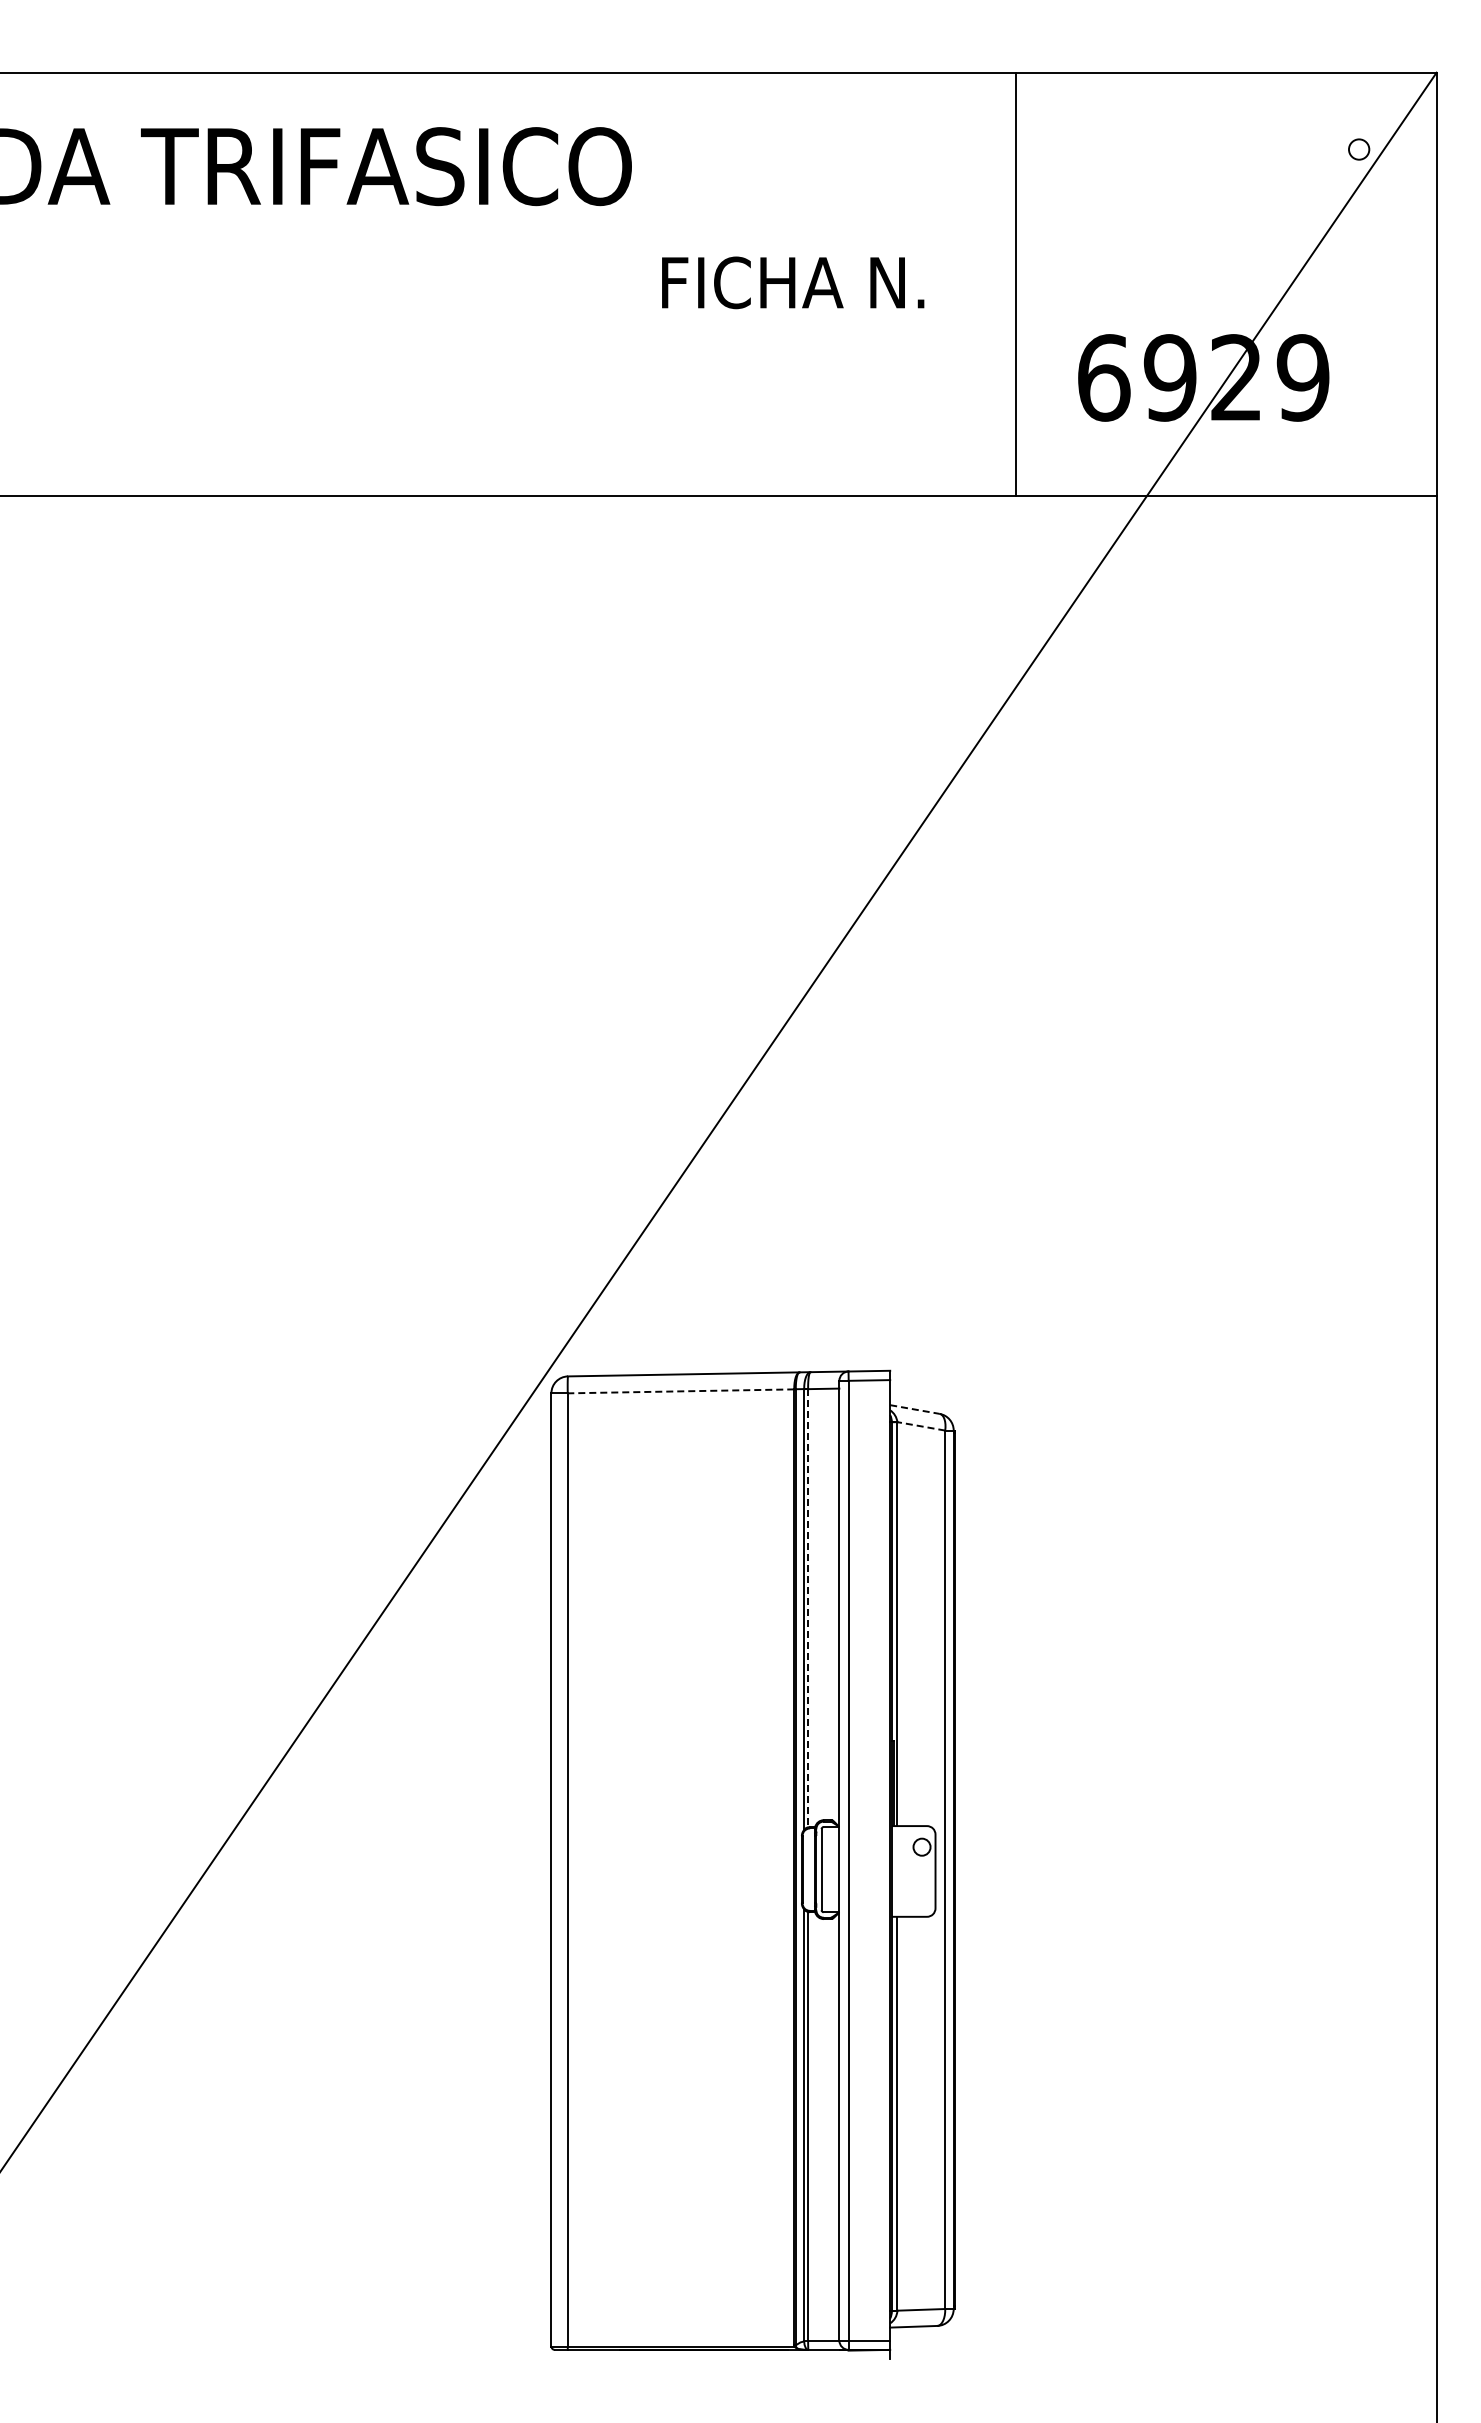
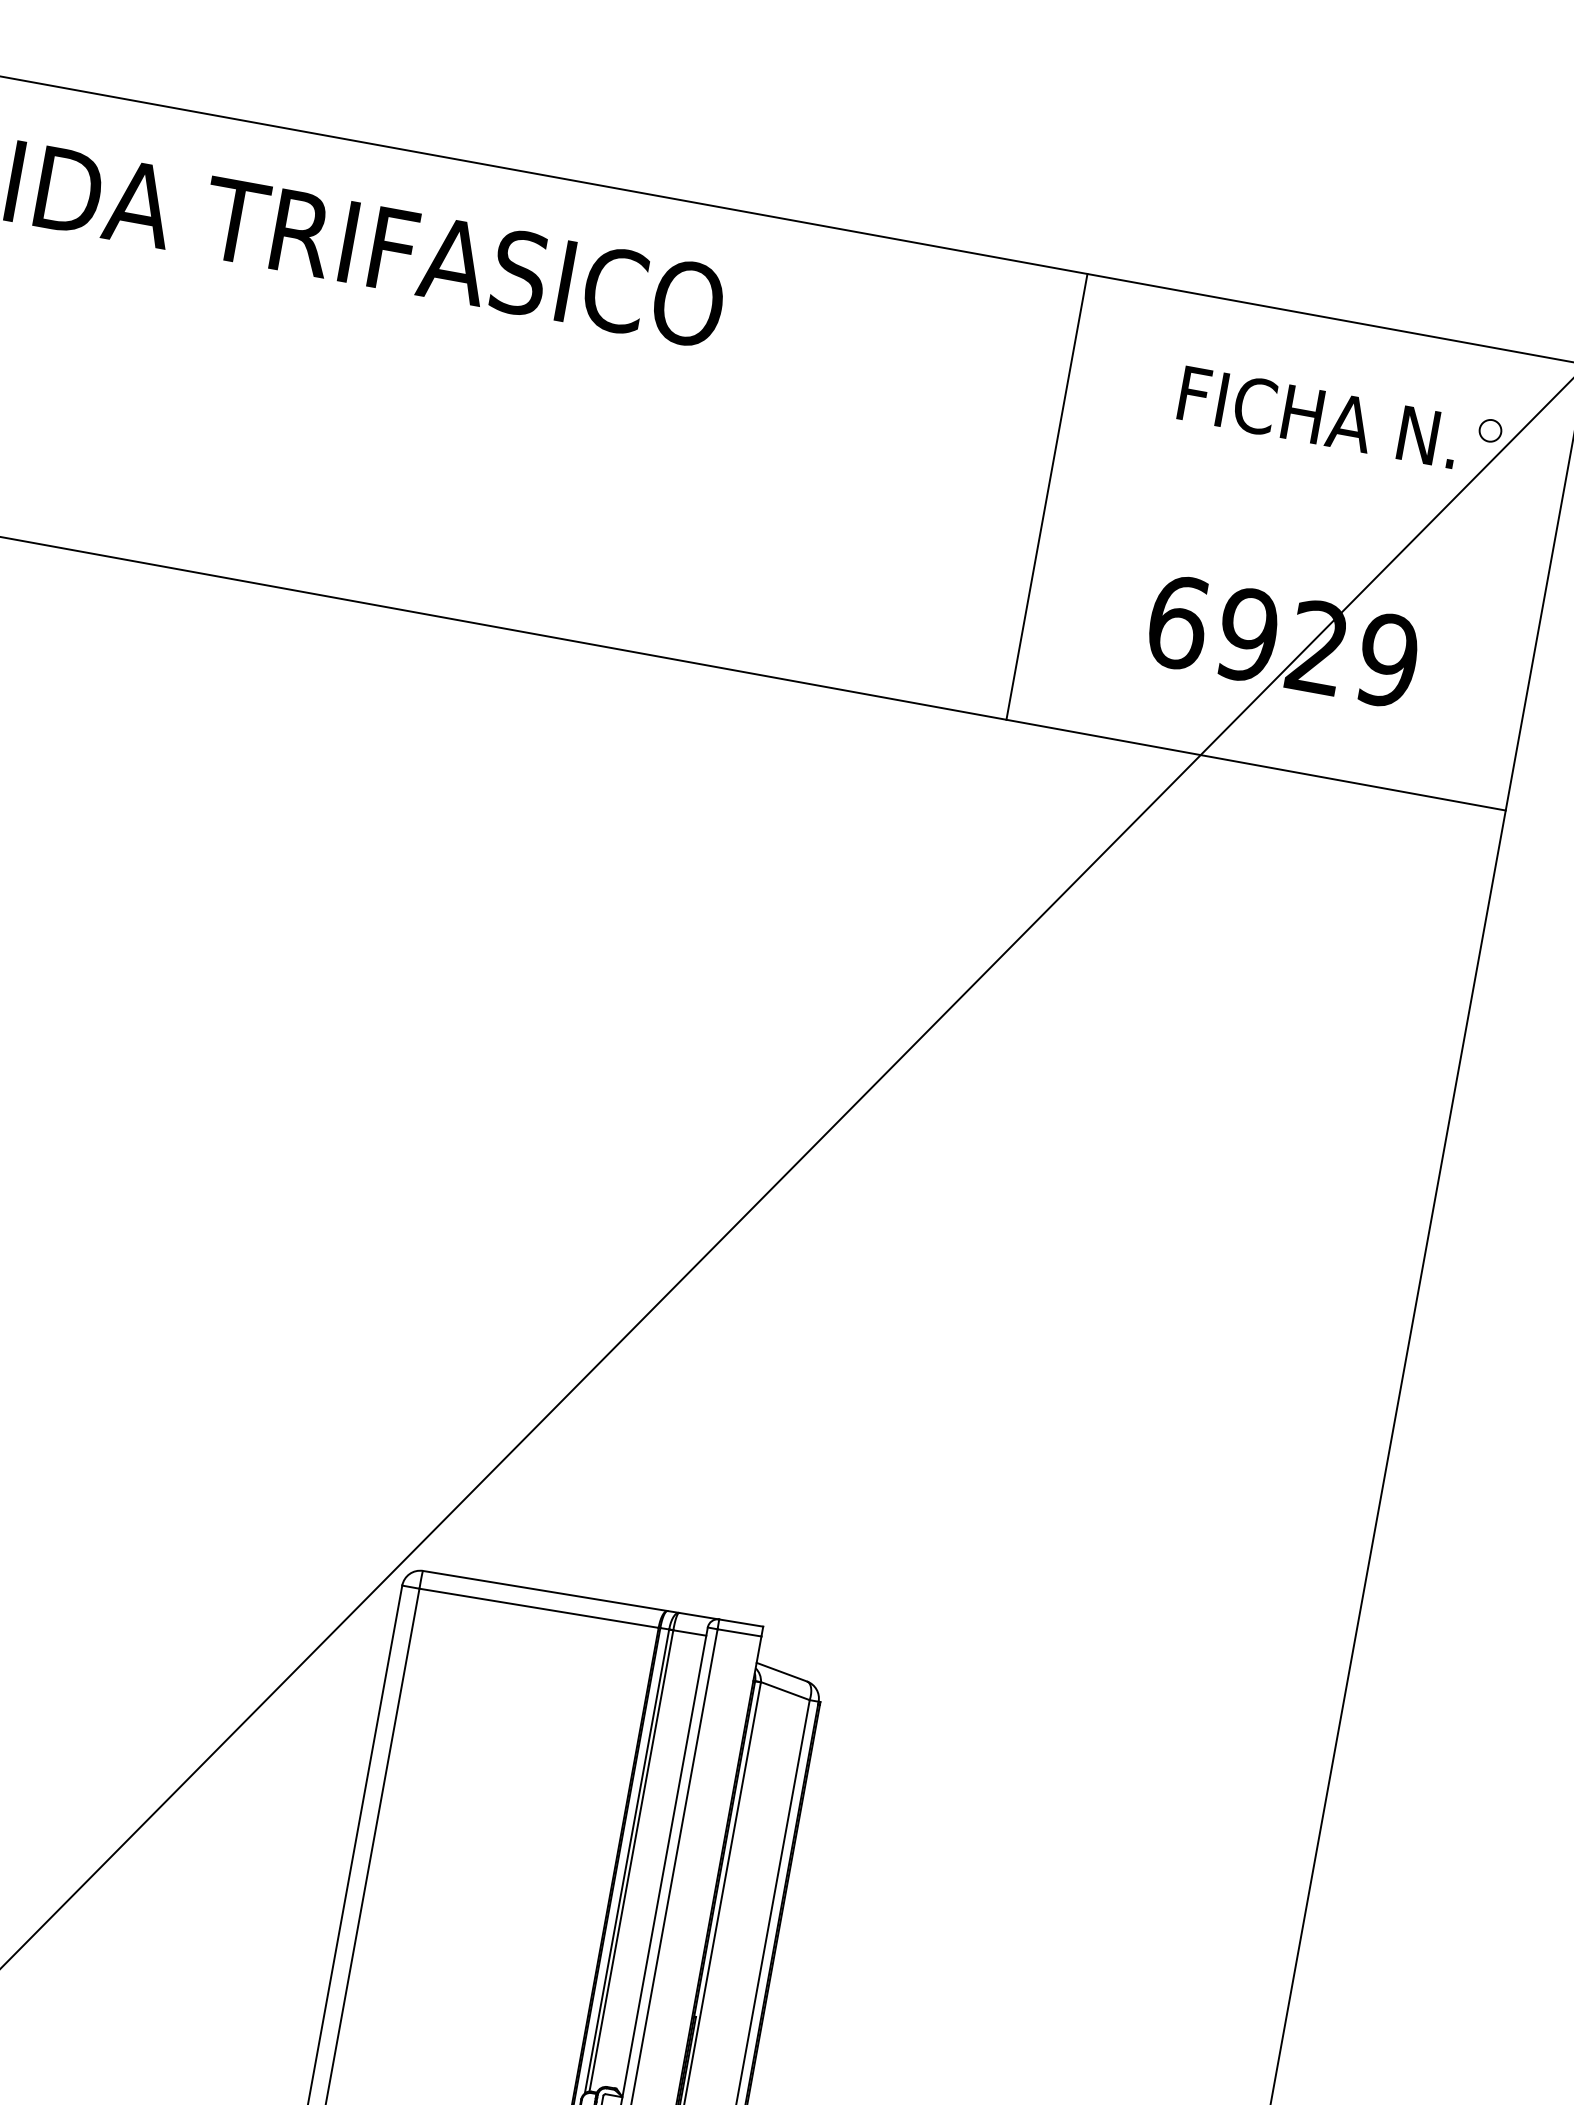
text: (793, 282) -> (1319, 417), moved
line: (1016, 284) -> (1047, 497), moved
line: (680, 1391) -> (538, 1608), dashed -> solid
line: (915, 1409) -> (782, 1672), dashed -> solid
line: (920, 1426) -> (784, 1691), dashed -> solid
line: (808, 1608) -> (631, 1861), dashed -> solid

